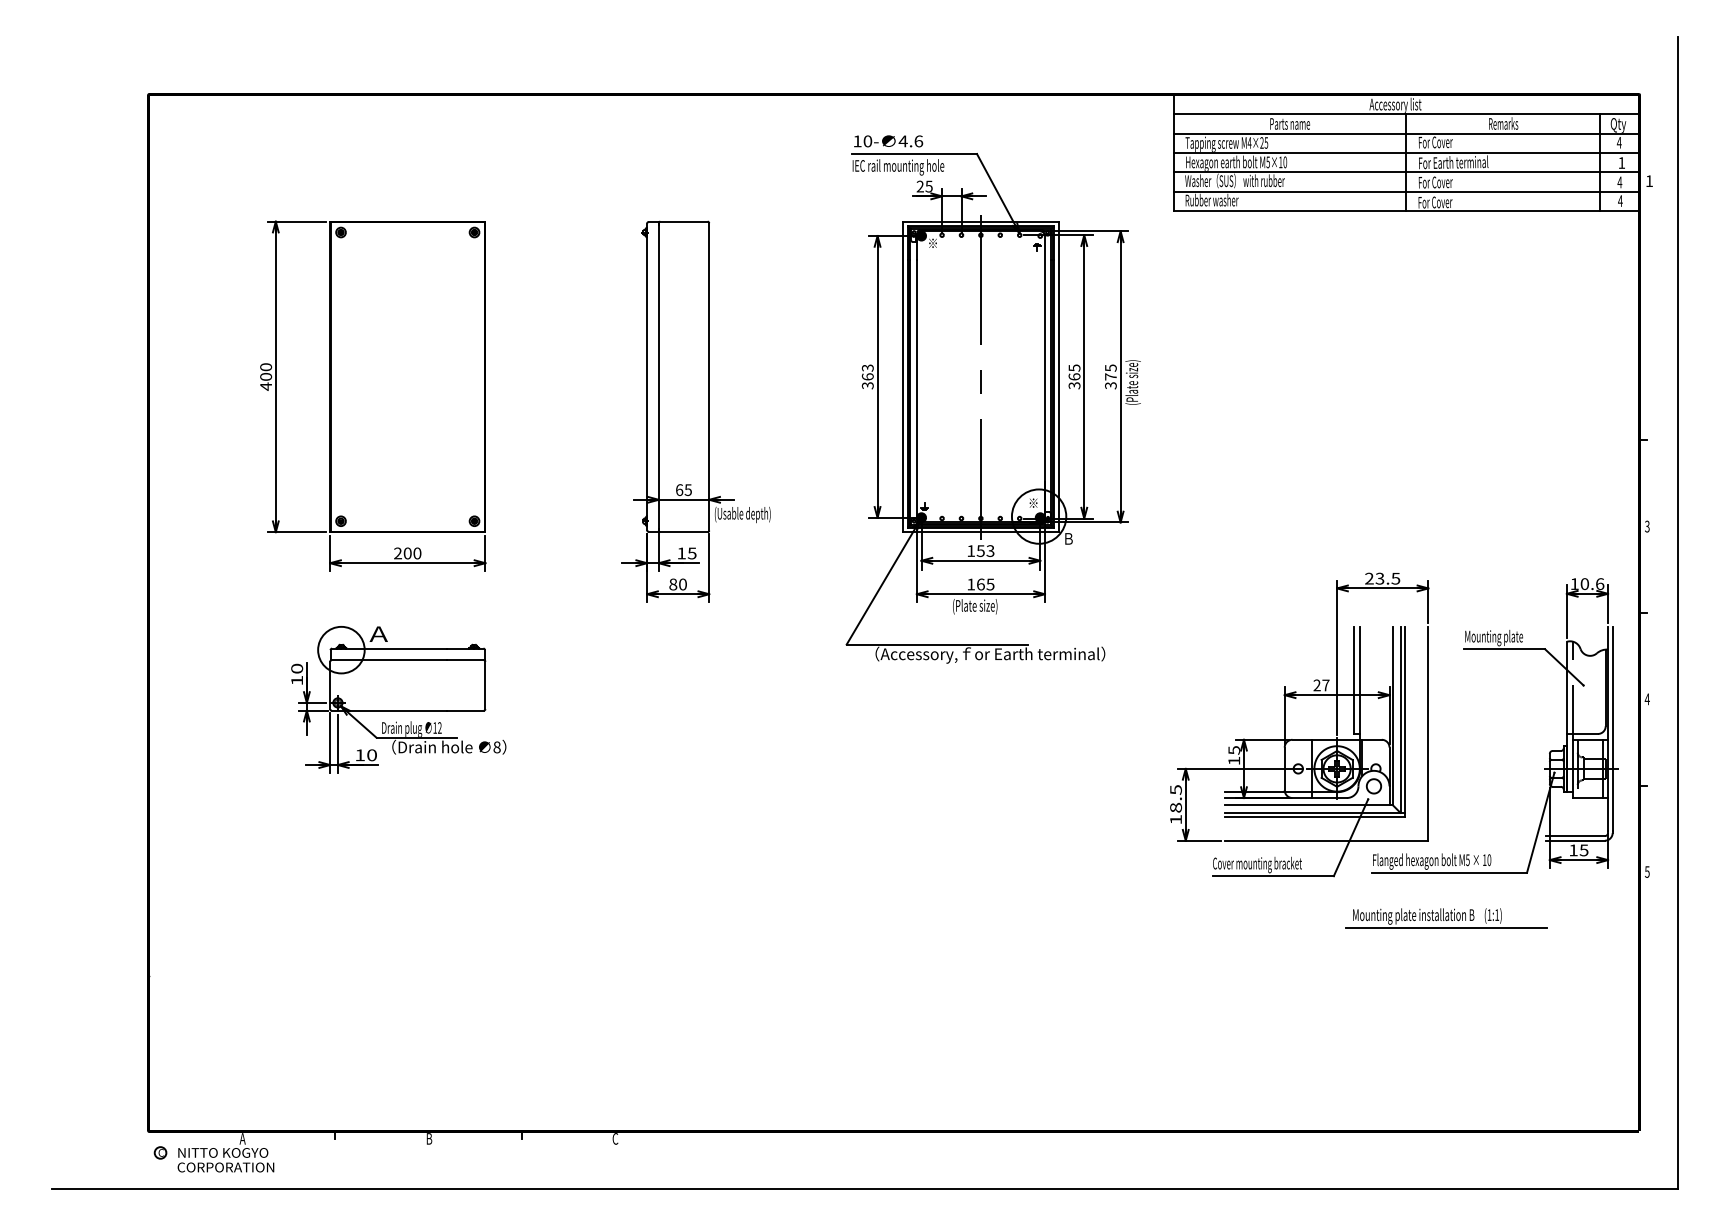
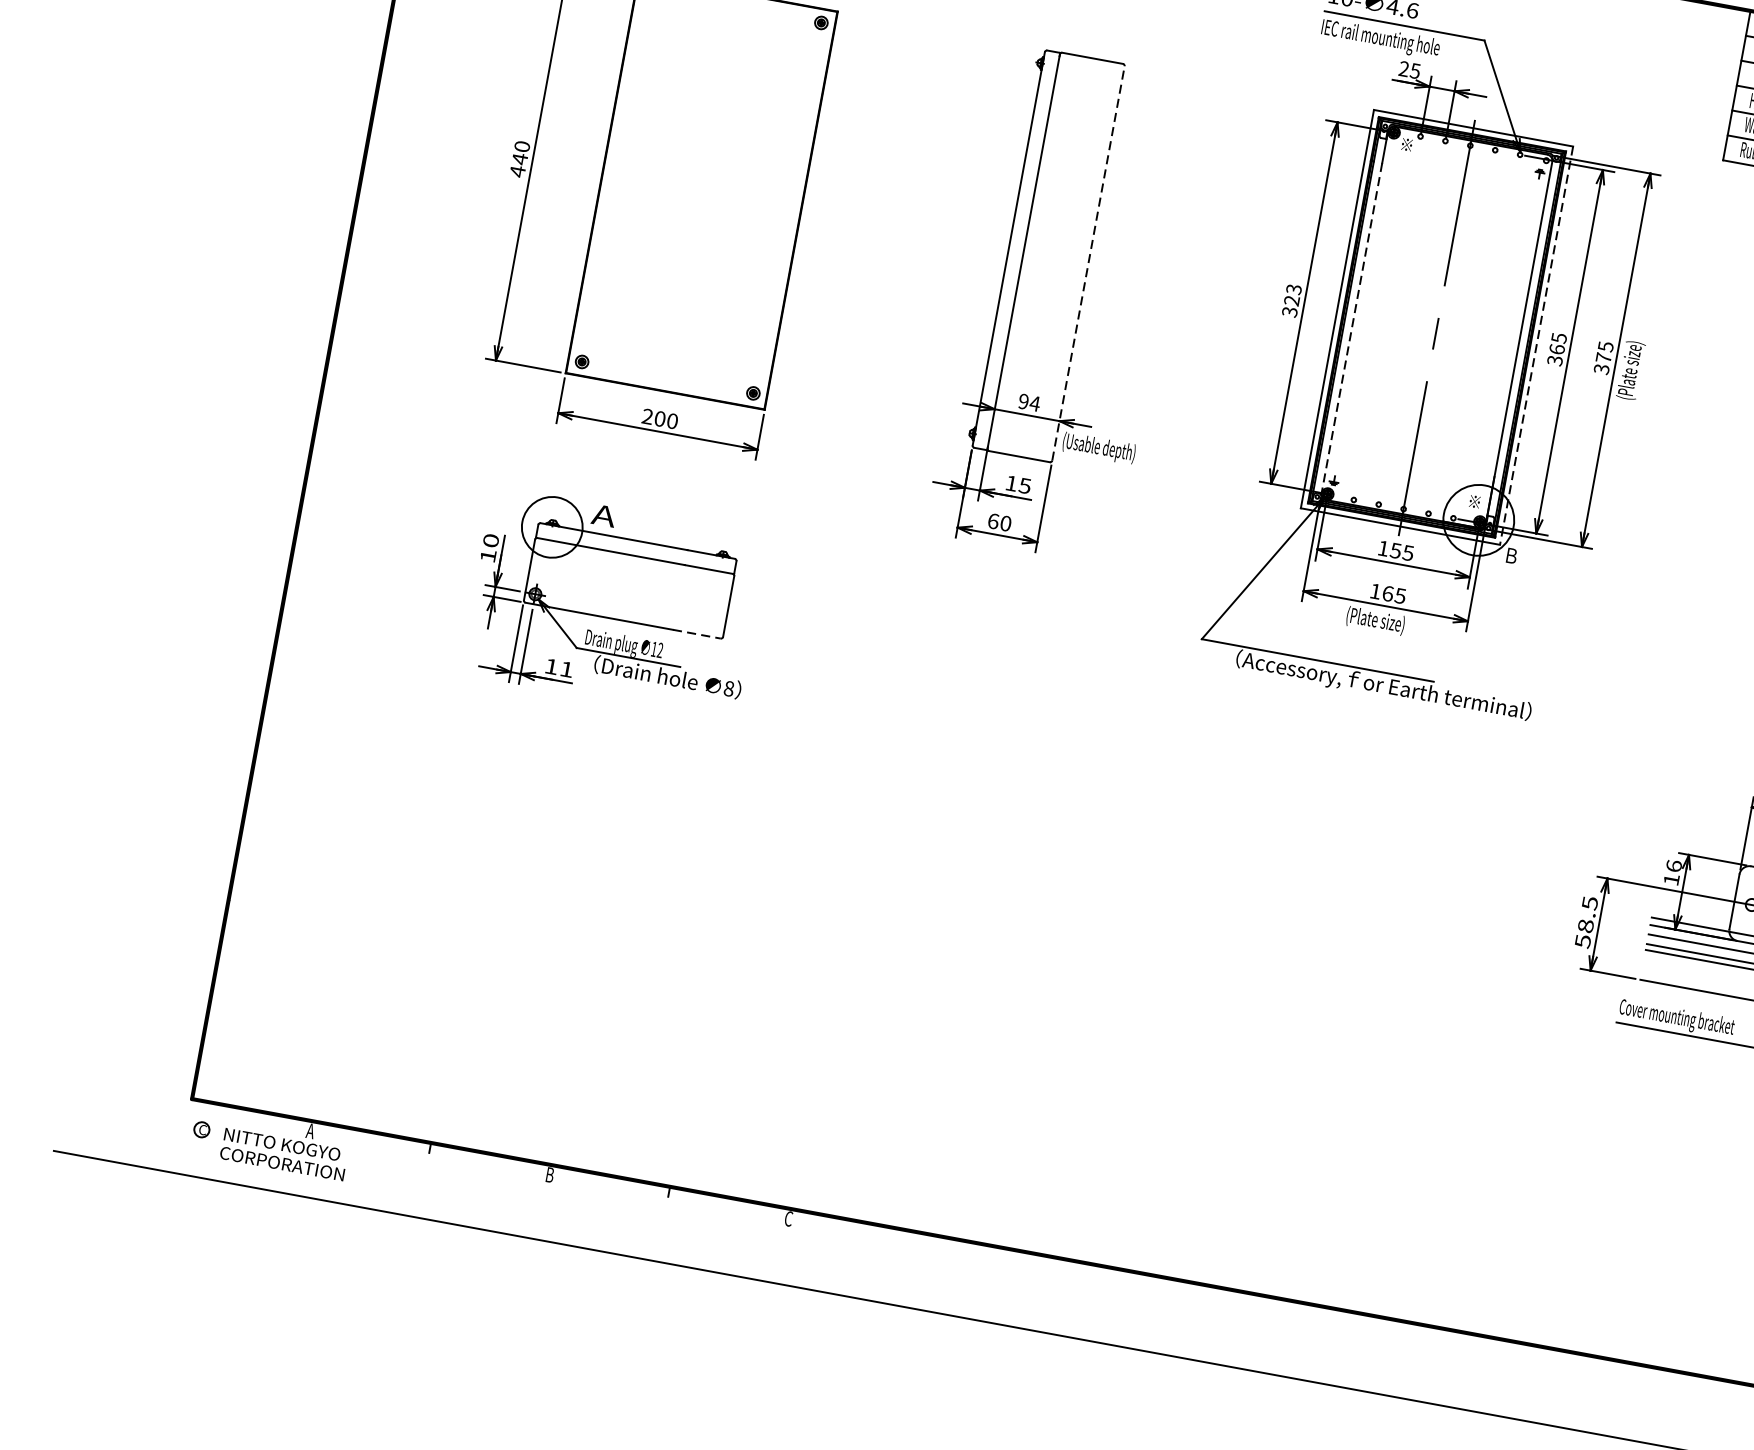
text: (266, 376) -> (520, 158), 400 -> 440
line: (709, 376) -> (1088, 262), solid -> dashed
text: (867, 376) -> (1291, 300), 363 -> 323
line: (1058, 377) -> (1536, 346), solid -> dashed
line: (916, 389) -> (1351, 328), solid -> dashed
text: (684, 490) -> (1029, 403), 65 -> 94
text: (990, 550) -> (1408, 552), 153 -> 155
text: (673, 584) -> (993, 521), 80 -> 60
line: (465, 710) -> (697, 634), solid -> dashed
text: (1234, 750) -> (1674, 866), 15 -> 16
text: (371, 755) -> (566, 669), 10 -> 11
text: (1175, 819) -> (1582, 941), 18.5 -> 58.5

